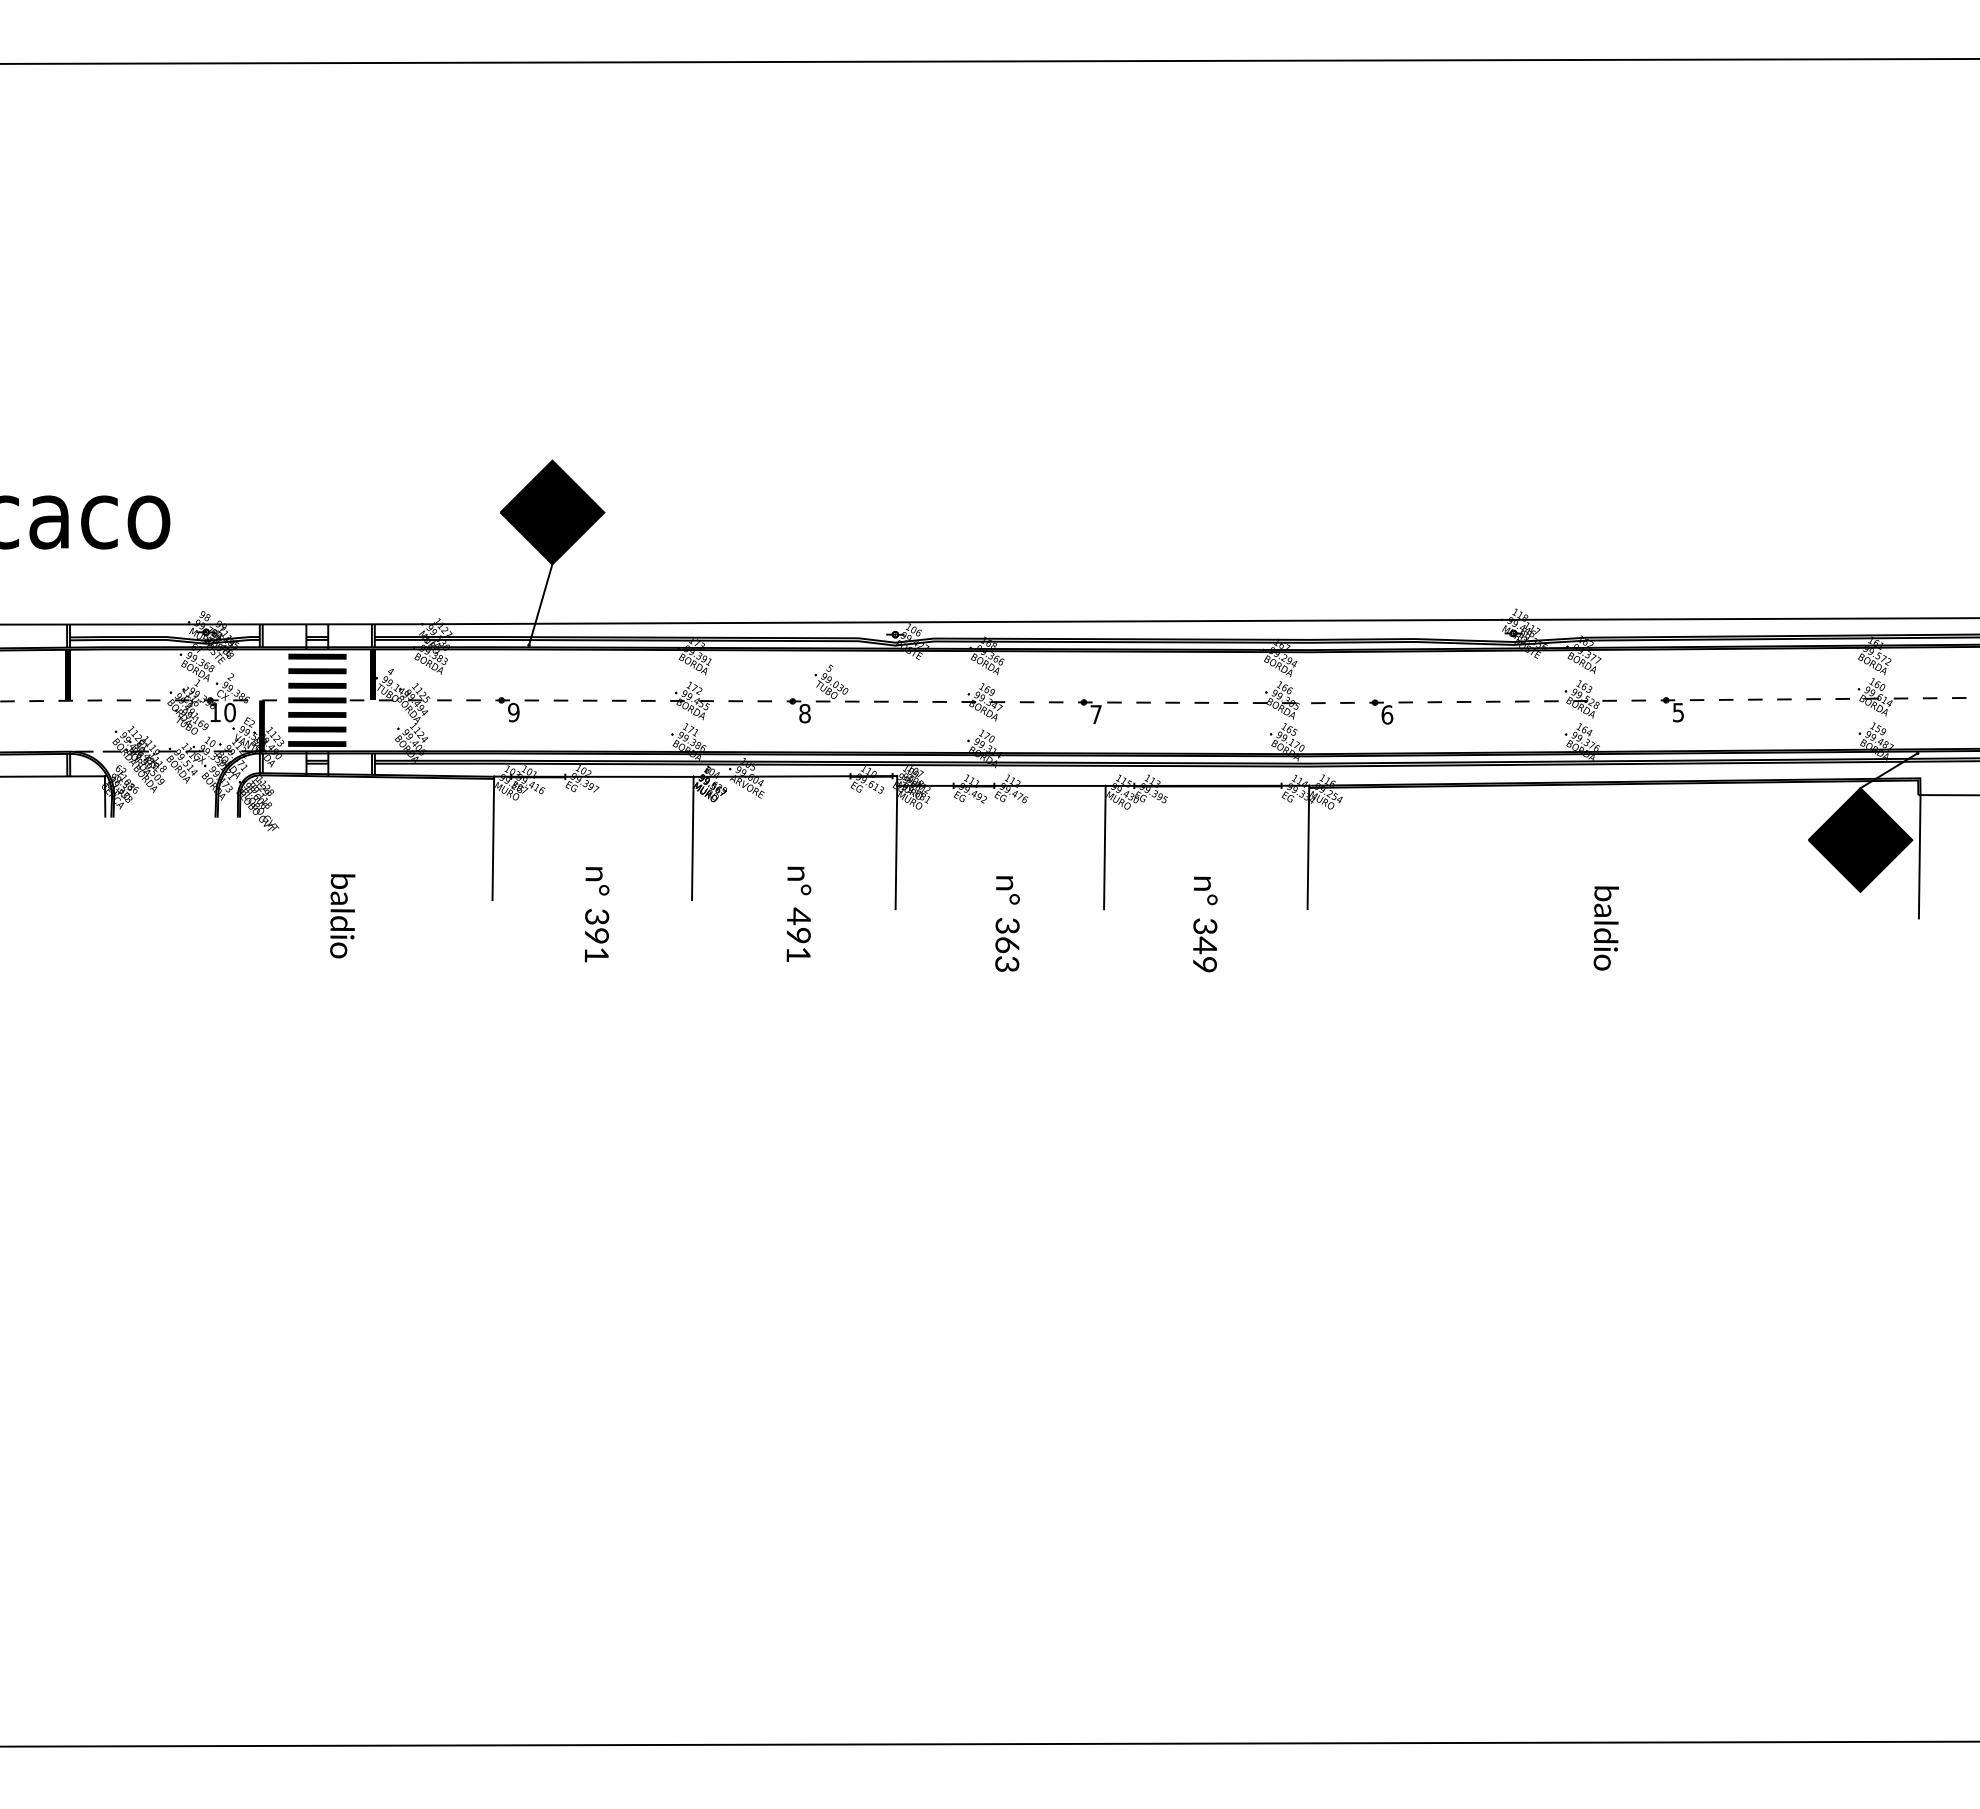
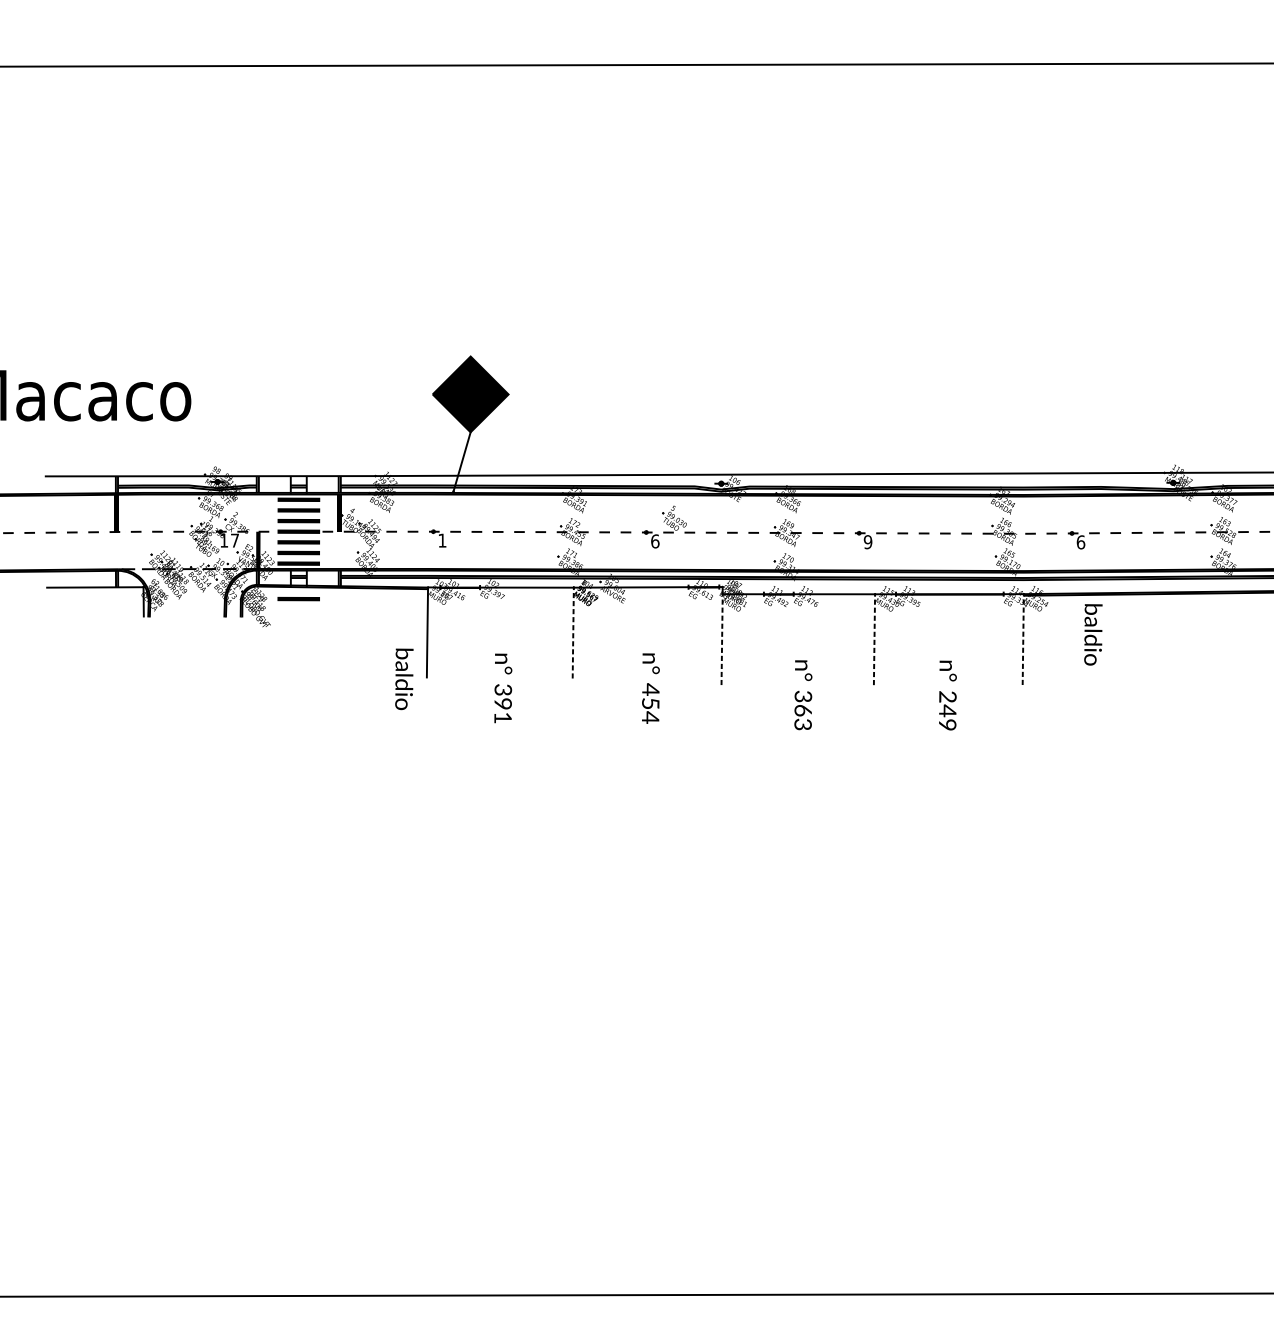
text: (229, 712) -> (234, 540), 10 -> 17
text: (513, 712) -> (442, 540), 9 -> 1
text: (804, 713) -> (654, 541), 8 -> 6
text: (1095, 714) -> (867, 542), 7 -> 9
line: (317, 792) -> (298, 599), added
line: (692, 838) -> (573, 632), solid -> dashed
line: (896, 847) -> (722, 639), solid -> dashed
line: (1104, 847) -> (874, 639), solid -> dashed
line: (1308, 847) -> (1023, 639), solid -> dashed
text: (342, 916) -> (404, 679), moved
text: (1203, 926) -> (946, 697), 349 -> 249
text: (1605, 928) -> (1092, 634), moved
text: (798, 945) -> (650, 710), 491 -> 454

